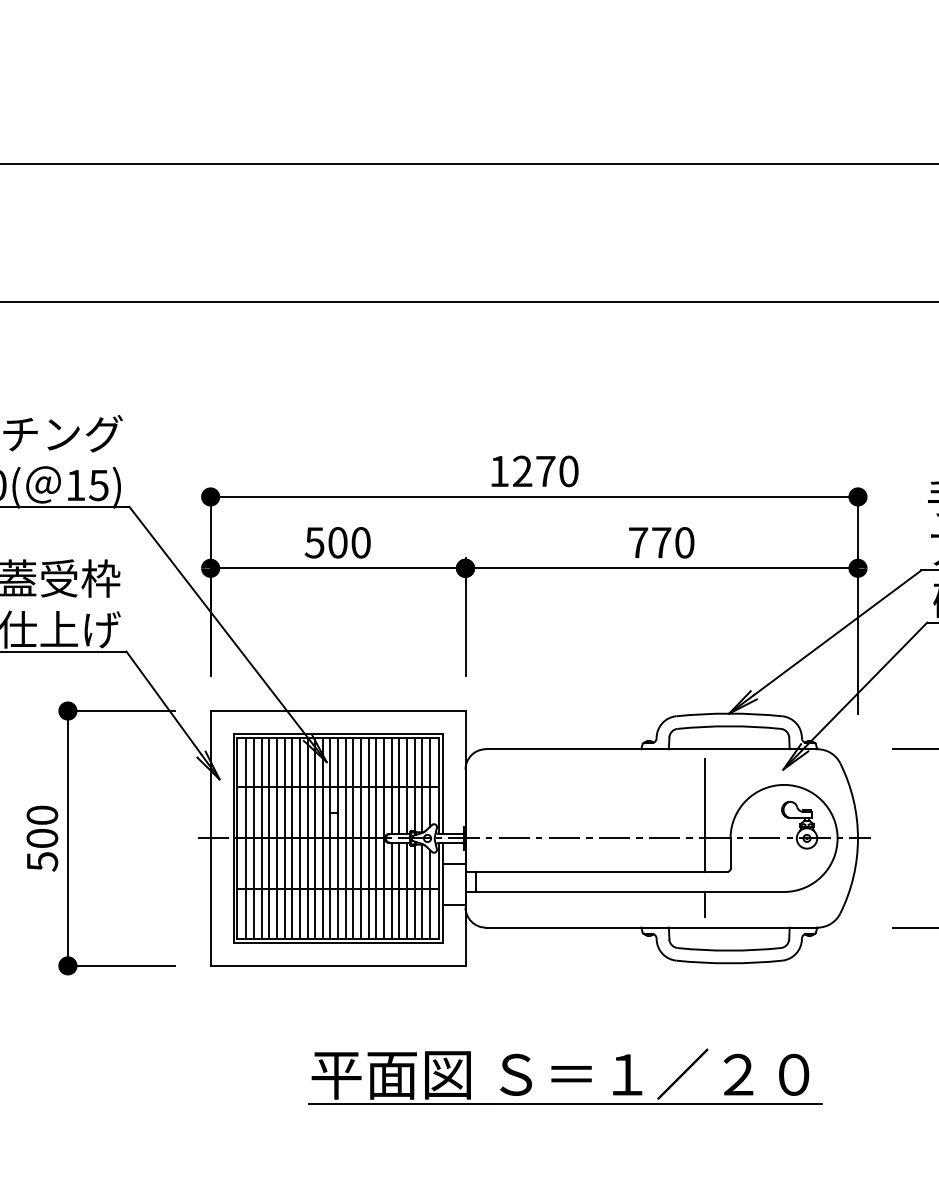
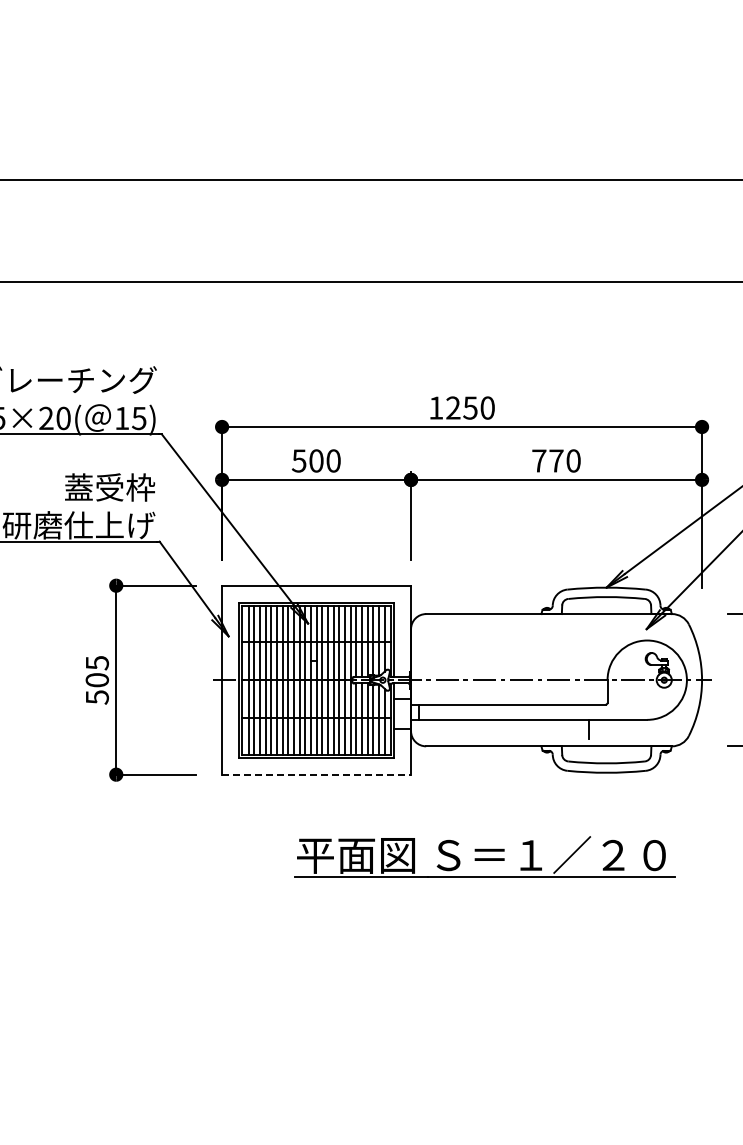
text: (545, 470) -> (470, 407), 1270 -> 1250
line: (704, 814) -> (588, 662), removed
text: (41, 815) -> (96, 663), 500 -> 505
line: (339, 965) -> (317, 774), solid -> dashed

